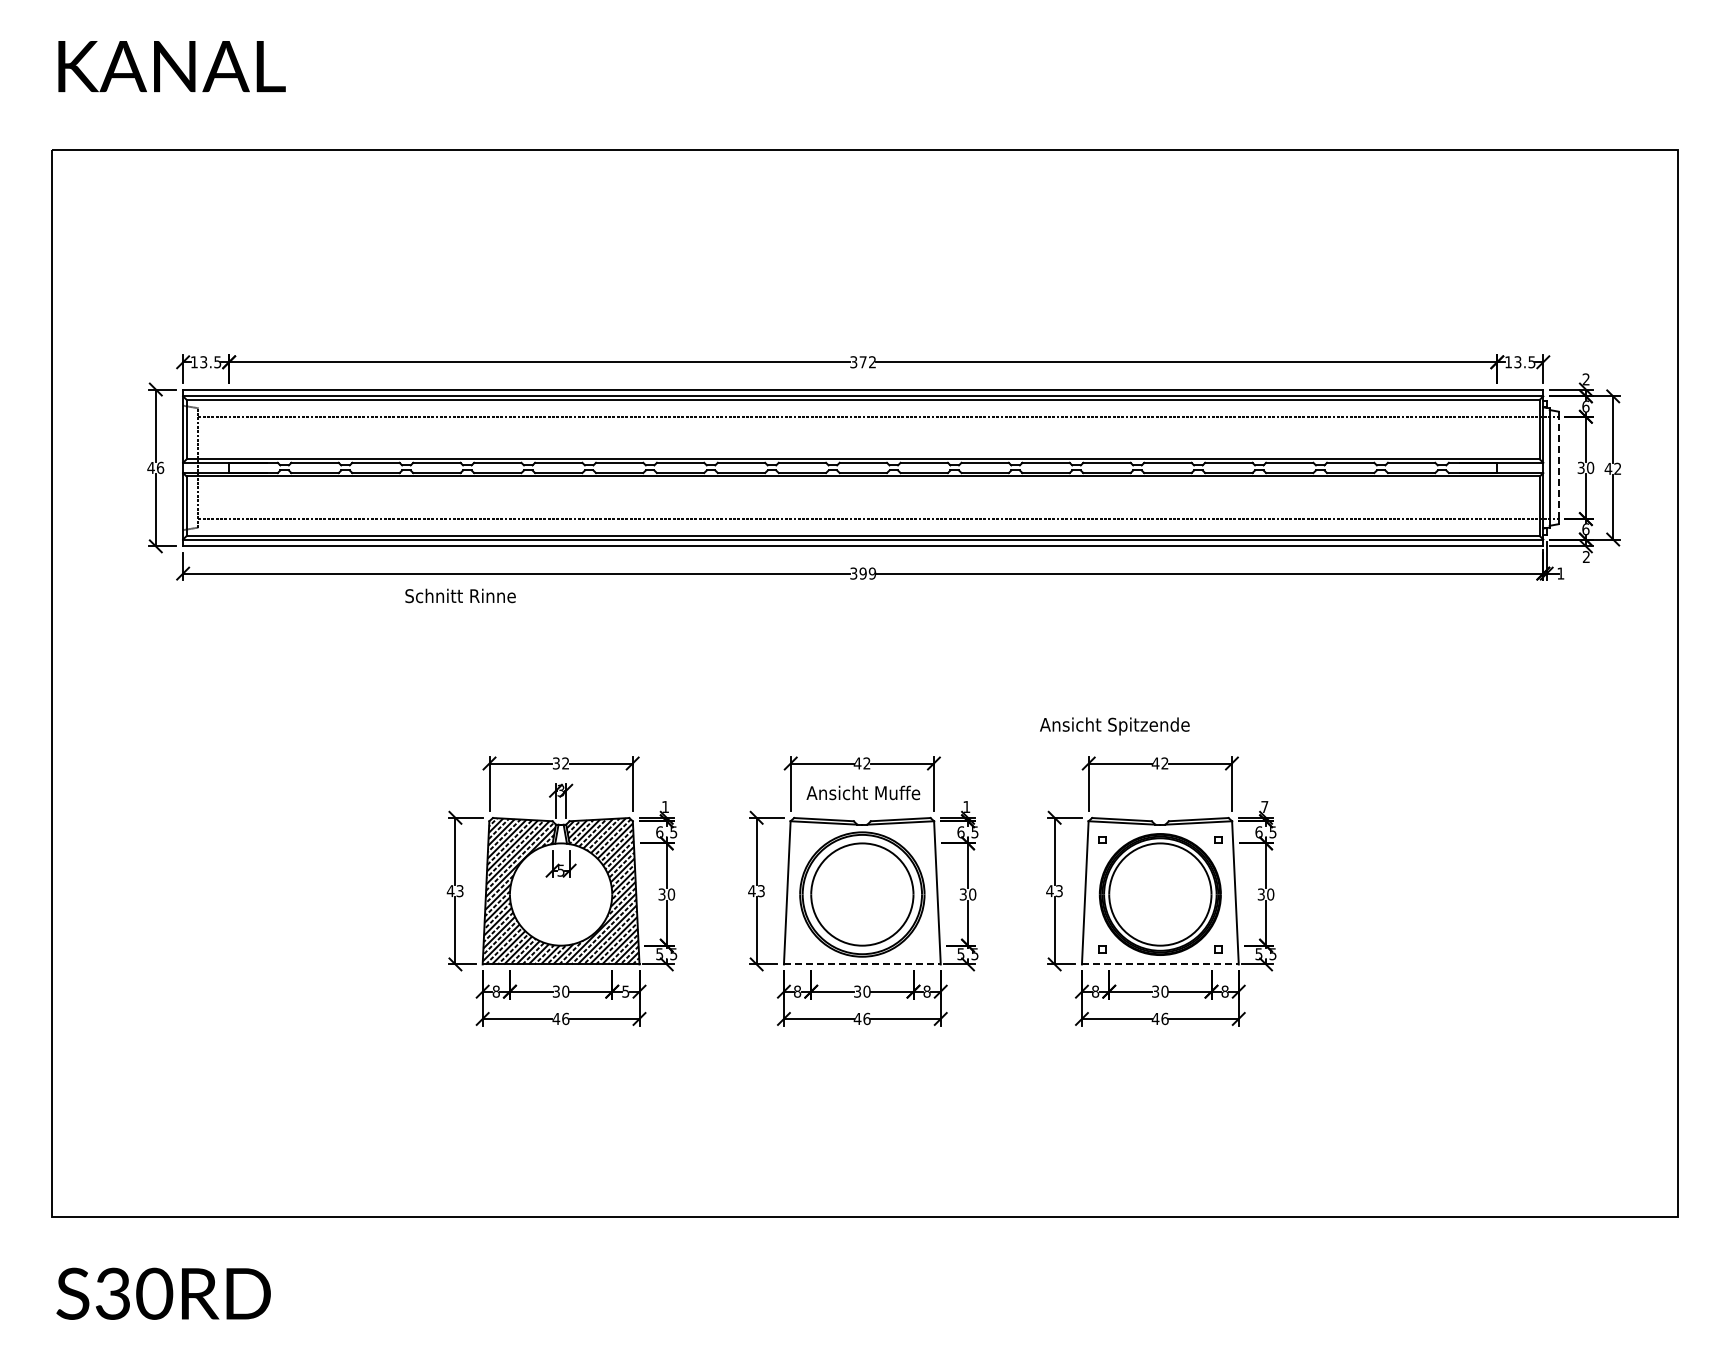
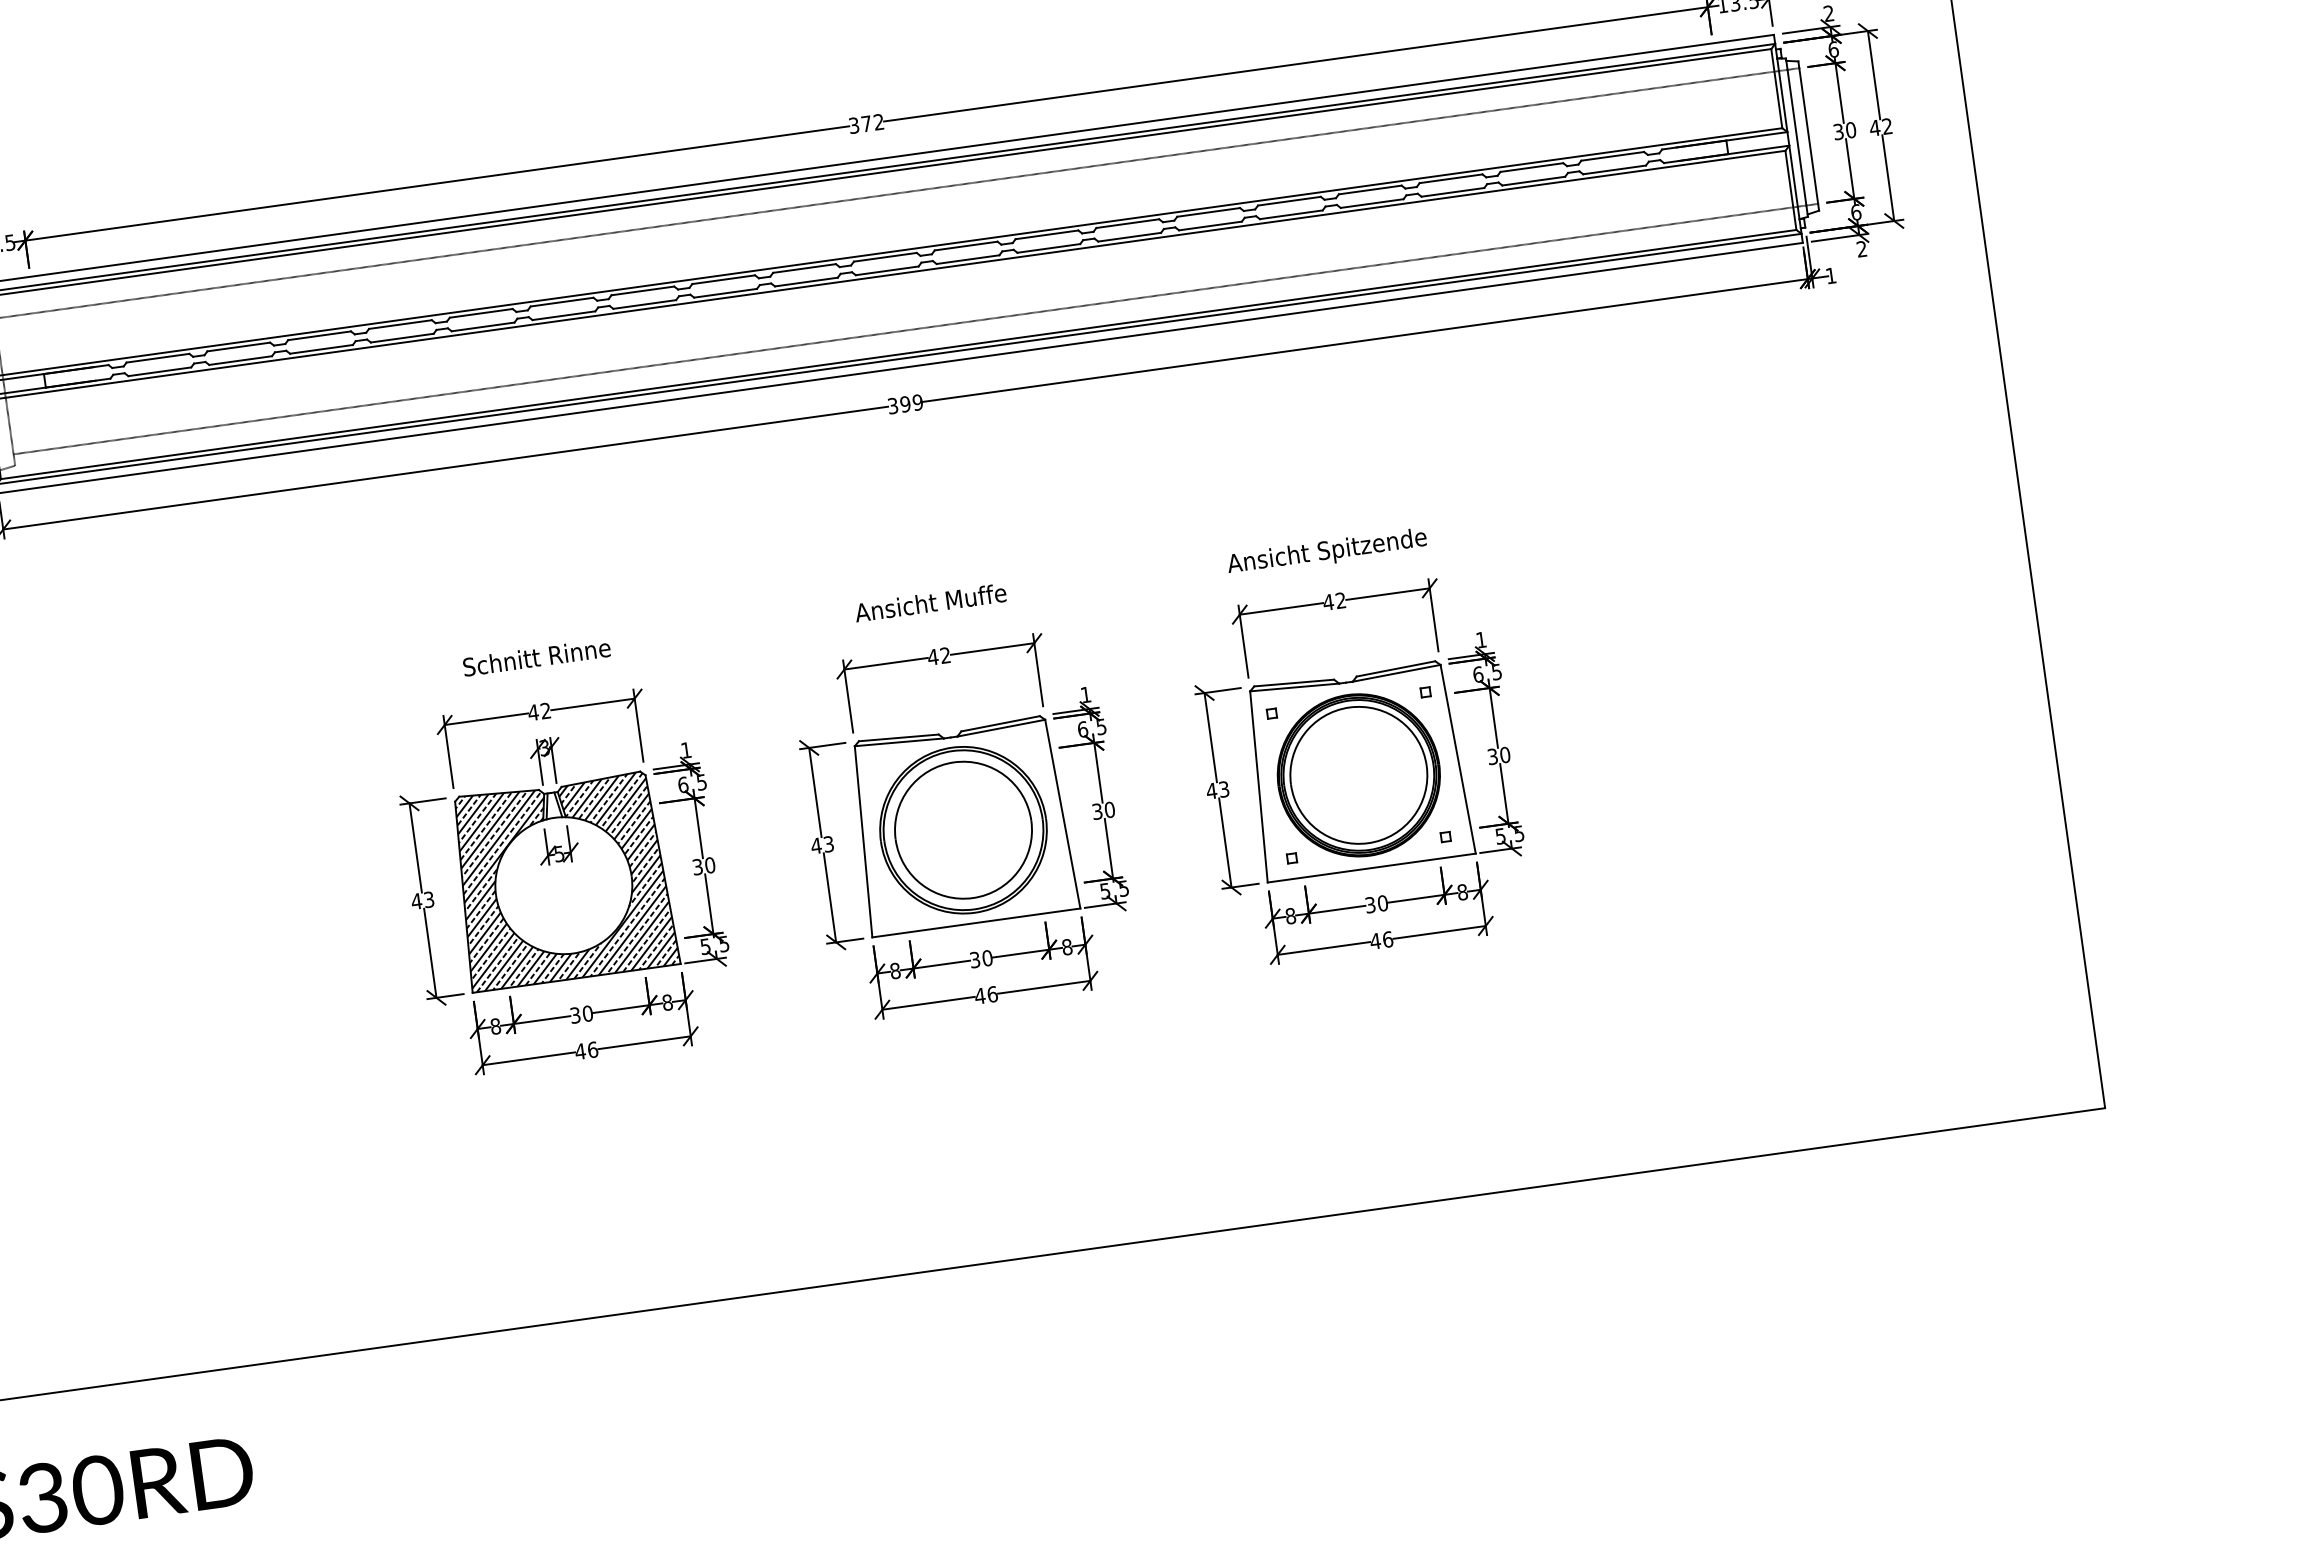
line: (1558, 467) -> (1808, 135), dashed -> solid
text: (460, 595) -> (536, 656), moved
text: (1114, 726) -> (1326, 552), moved
text: (556, 763) -> (533, 712), 32 -> 42
text: (863, 792) -> (930, 602), moved
text: (1264, 806) -> (1480, 639), 7 -> 1
line: (862, 964) -> (976, 923), dashed -> solid
line: (1160, 964) -> (1371, 868), dashed -> solid
text: (625, 991) -> (667, 1002), 5 -> 8

